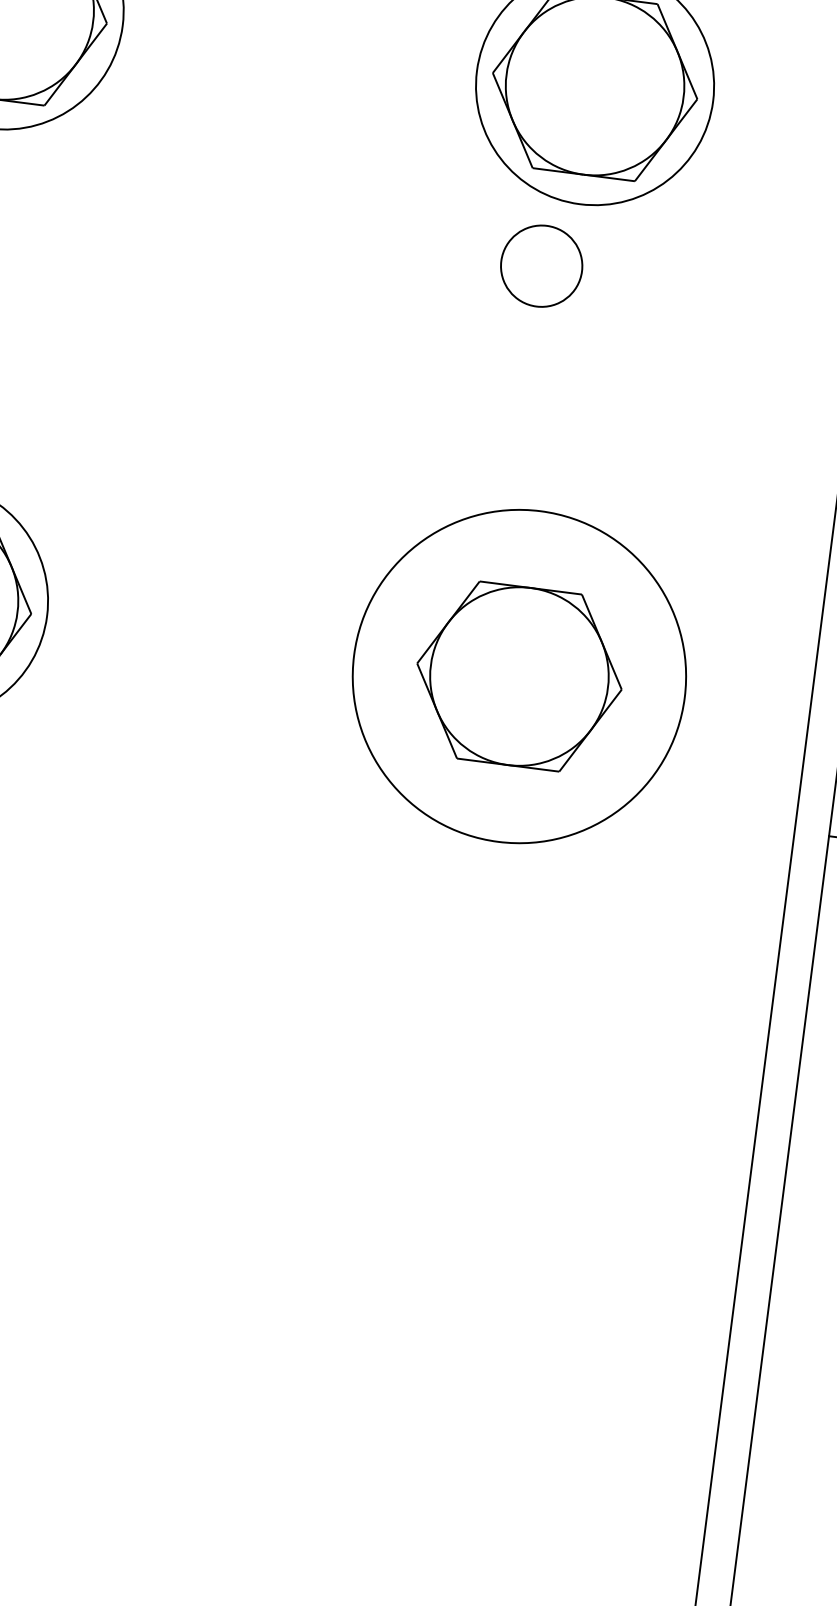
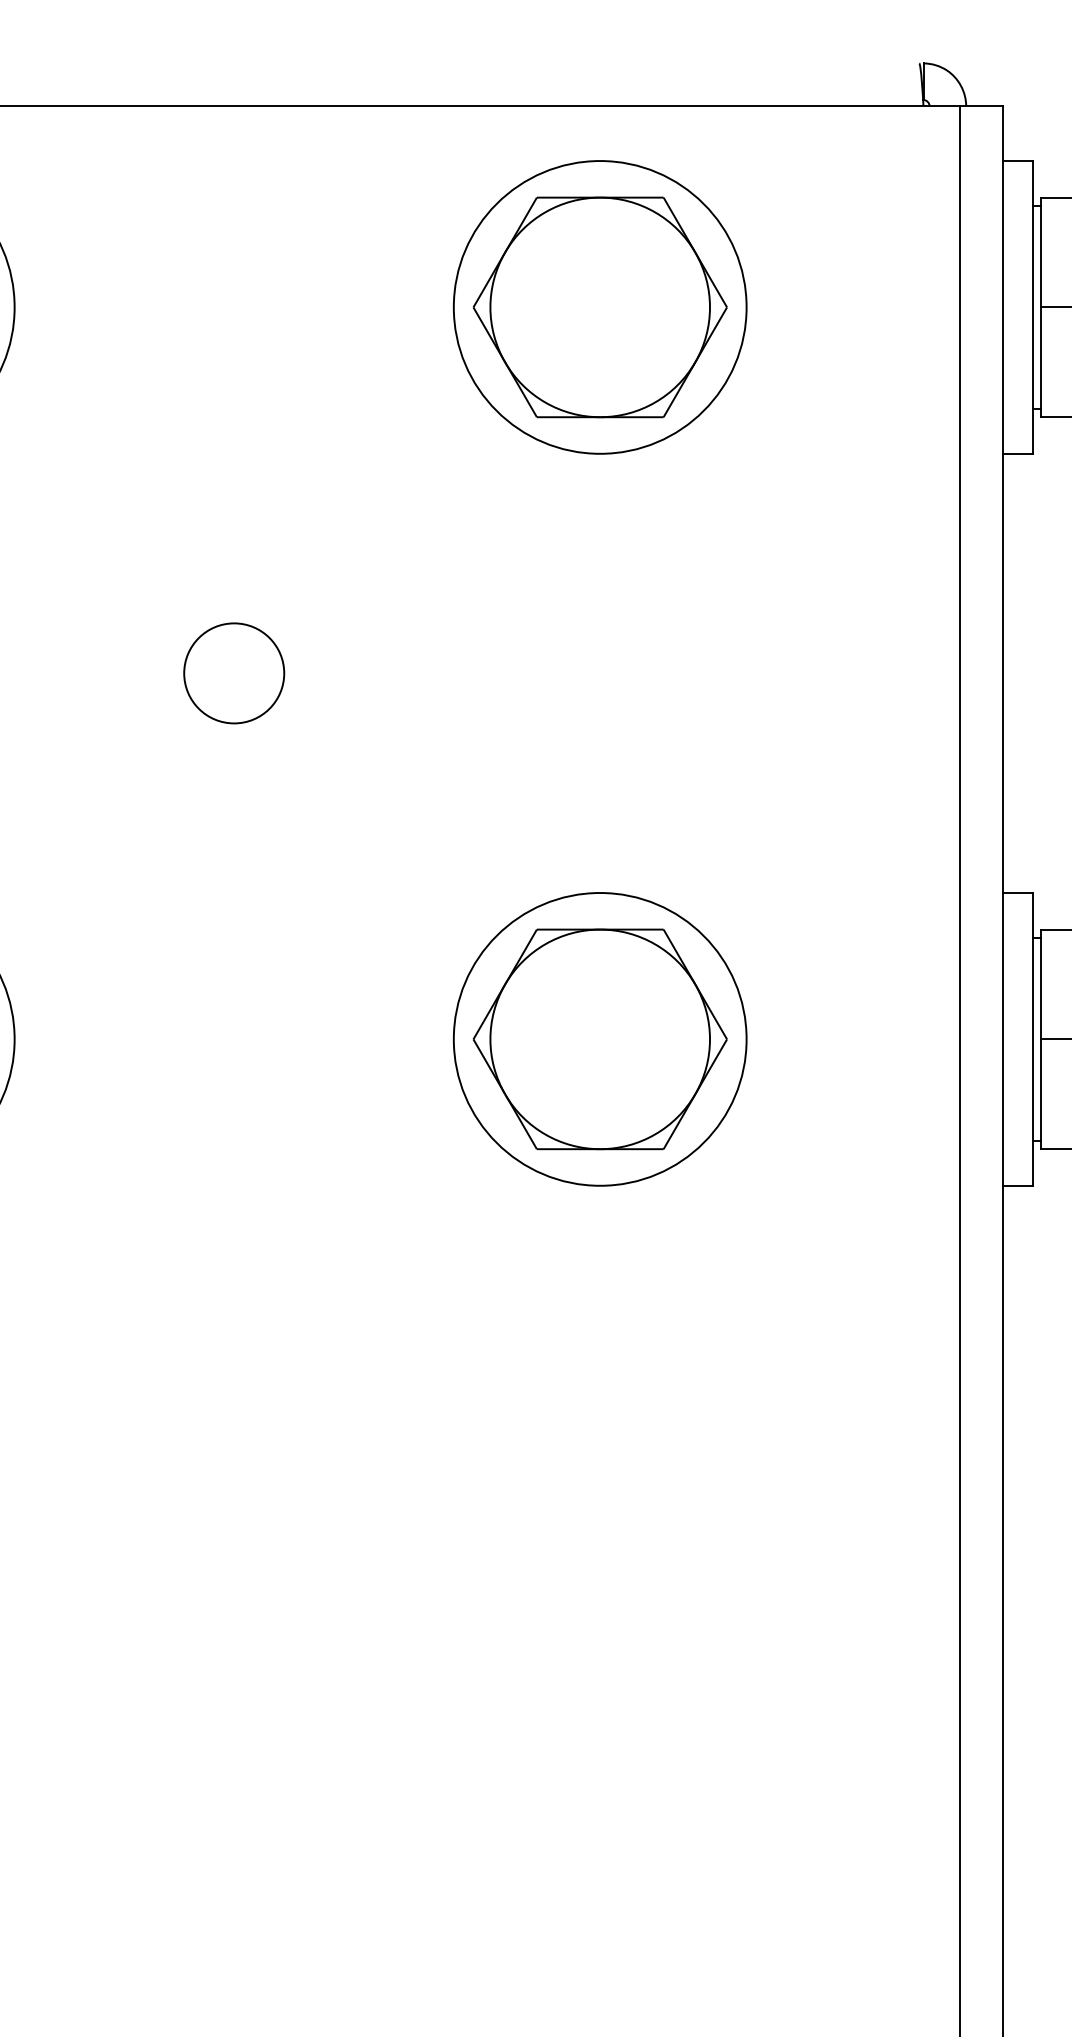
circle: (541, 266) -> (234, 673), moved
circle: (518, 676) -> (599, 1039), size x0.71

